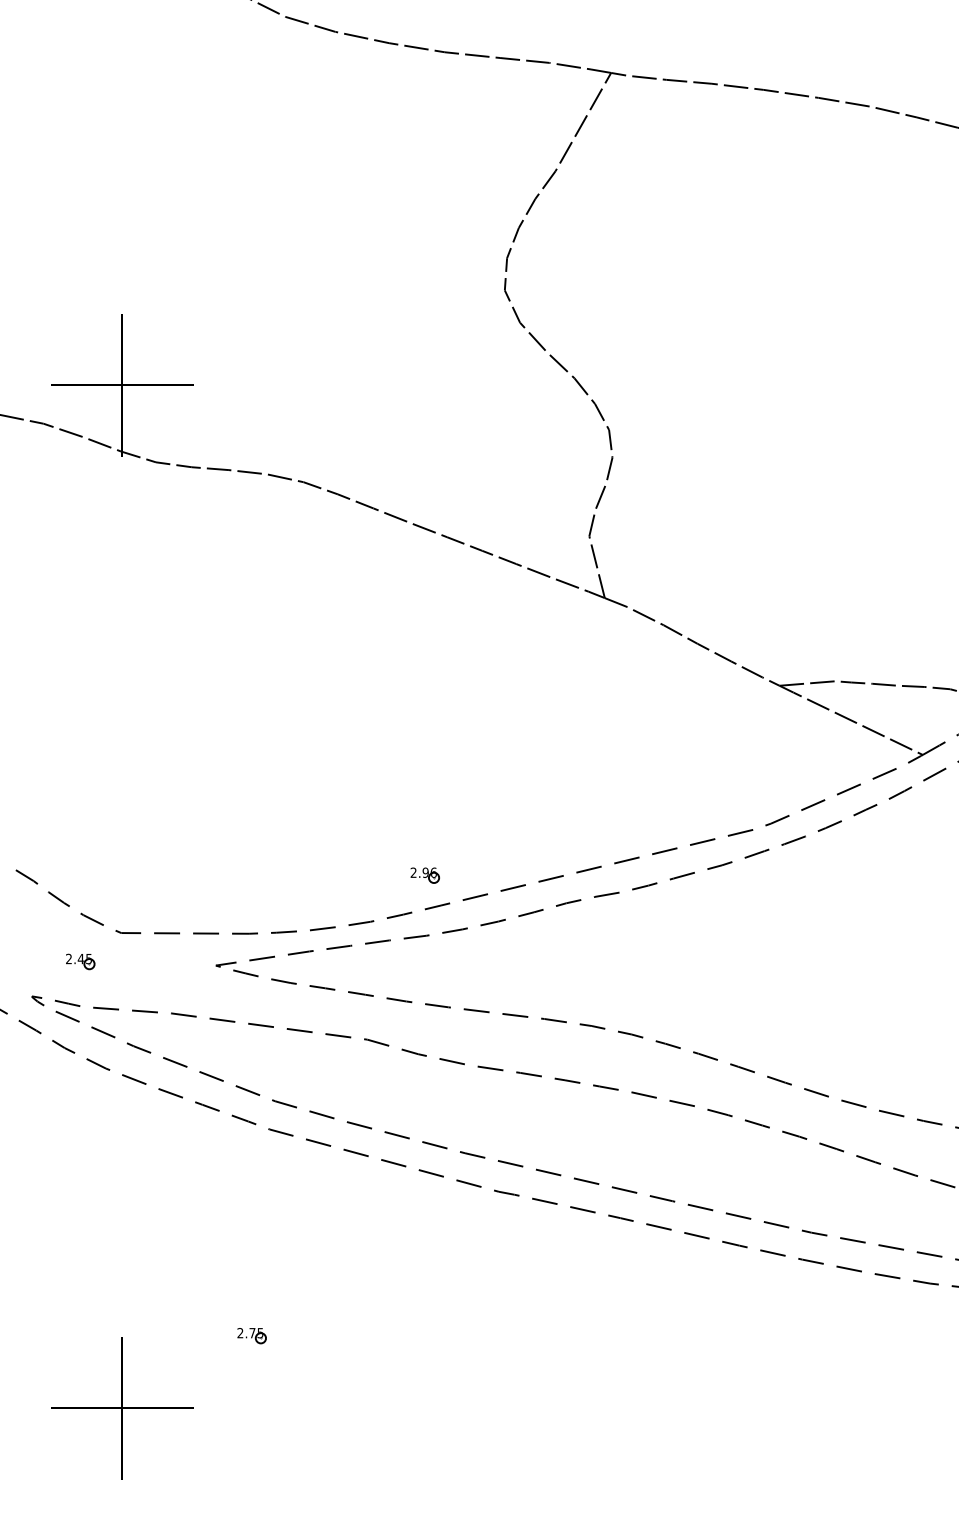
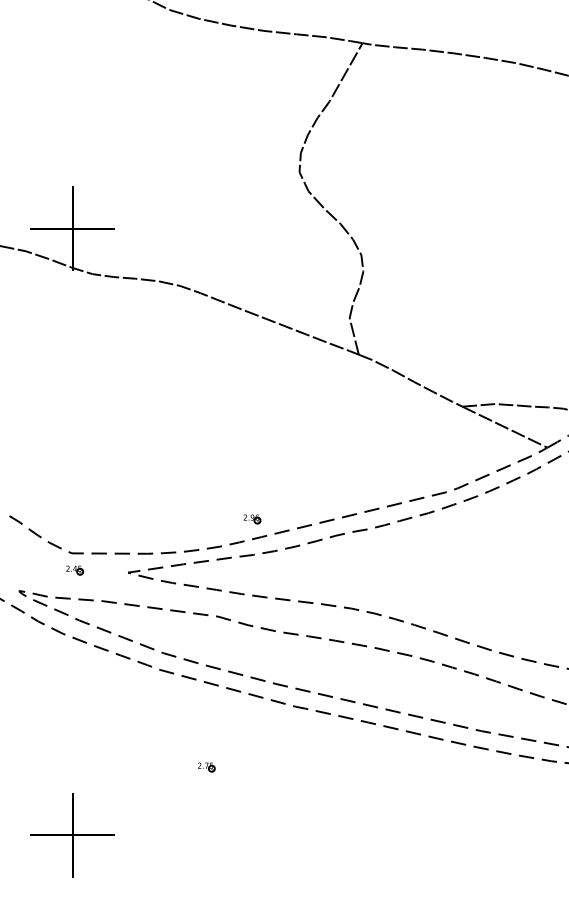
part: (81, 961) -> (75, 570), moved
part: (251, 1336) -> (206, 767), moved

